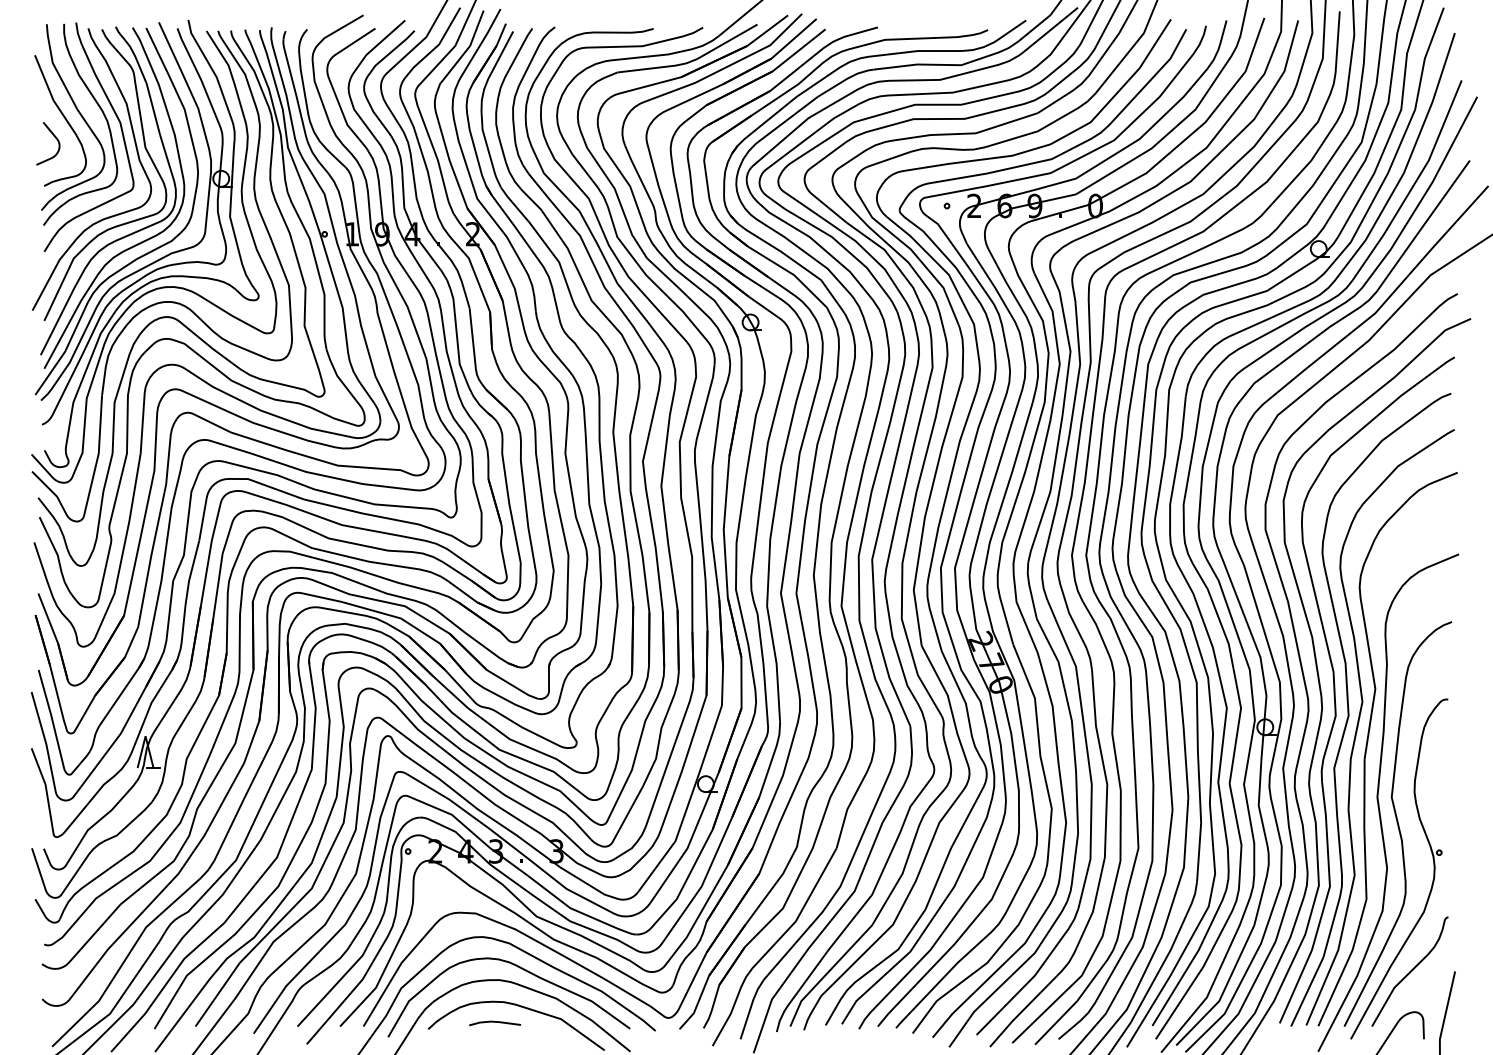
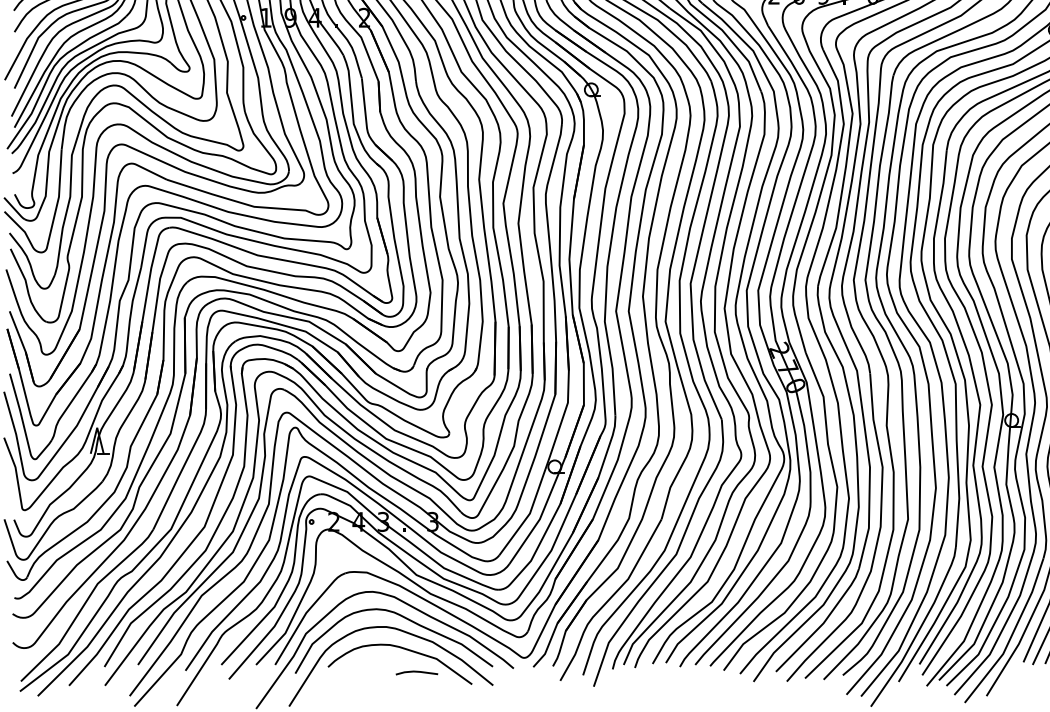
line: (495, 1022) -> (417, 672), moved

